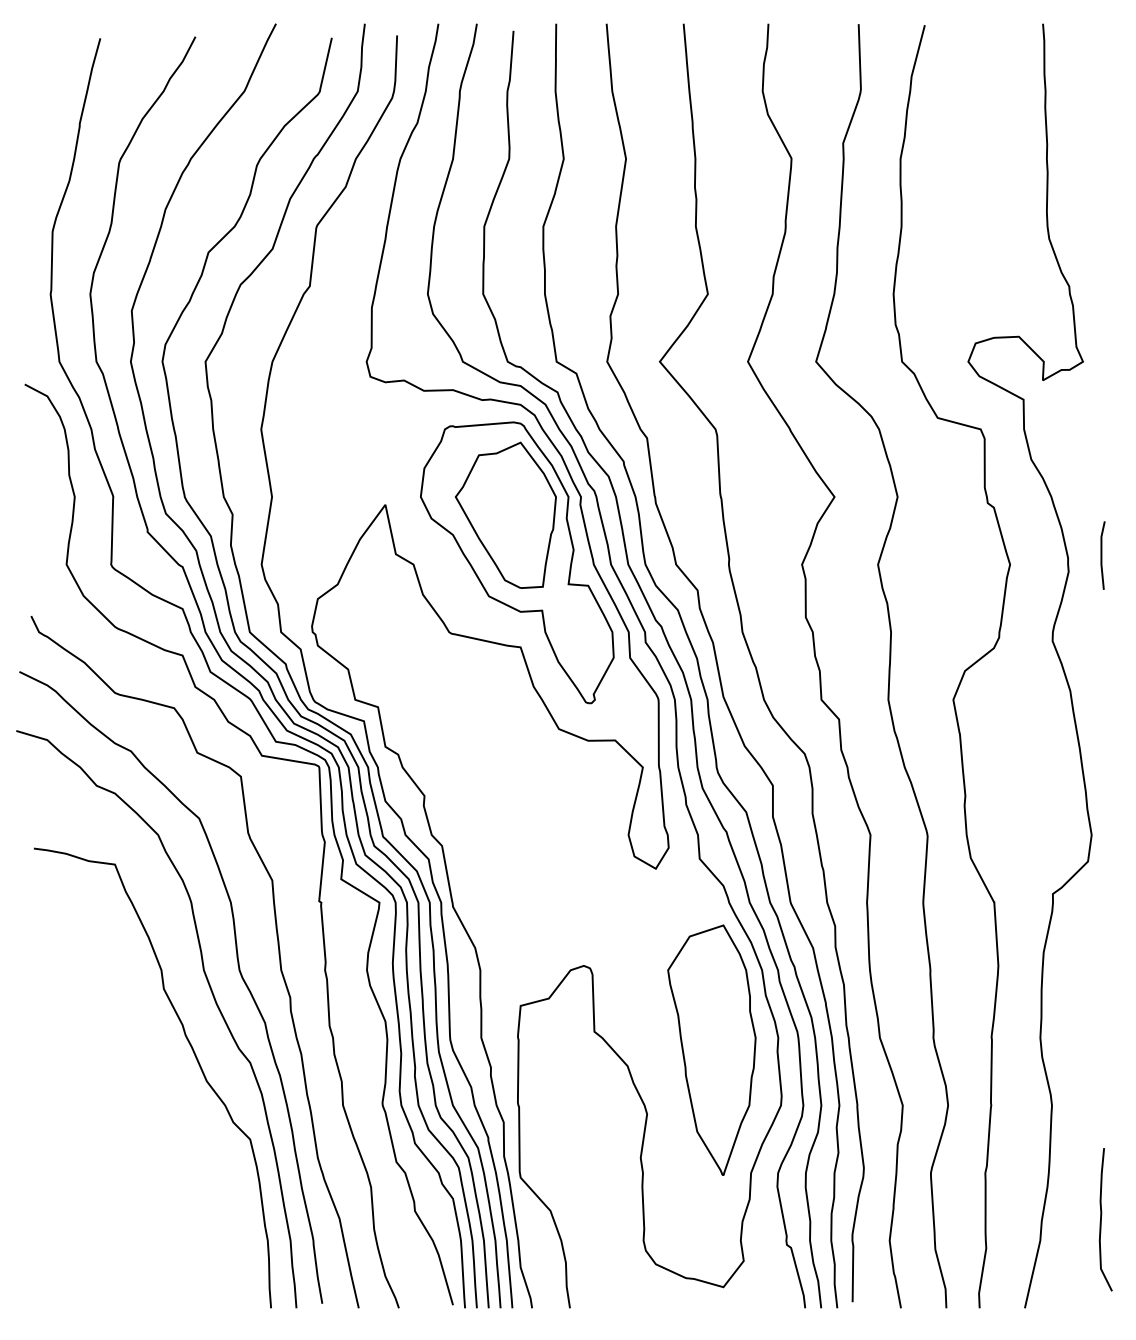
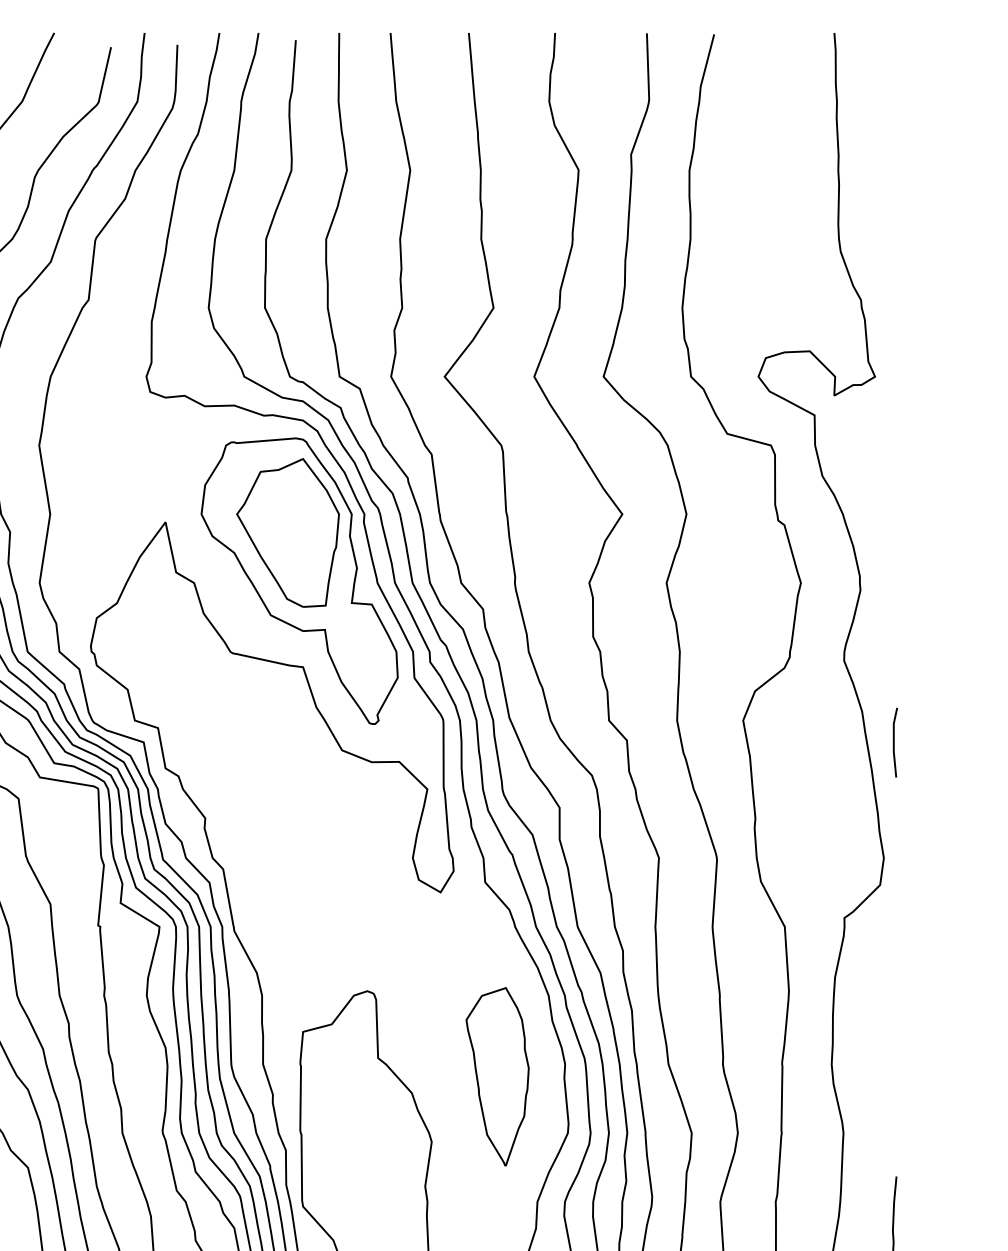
line: (1102, 555) -> (894, 742), moved
part: (711, 1049) -> (497, 1076), size x0.7

